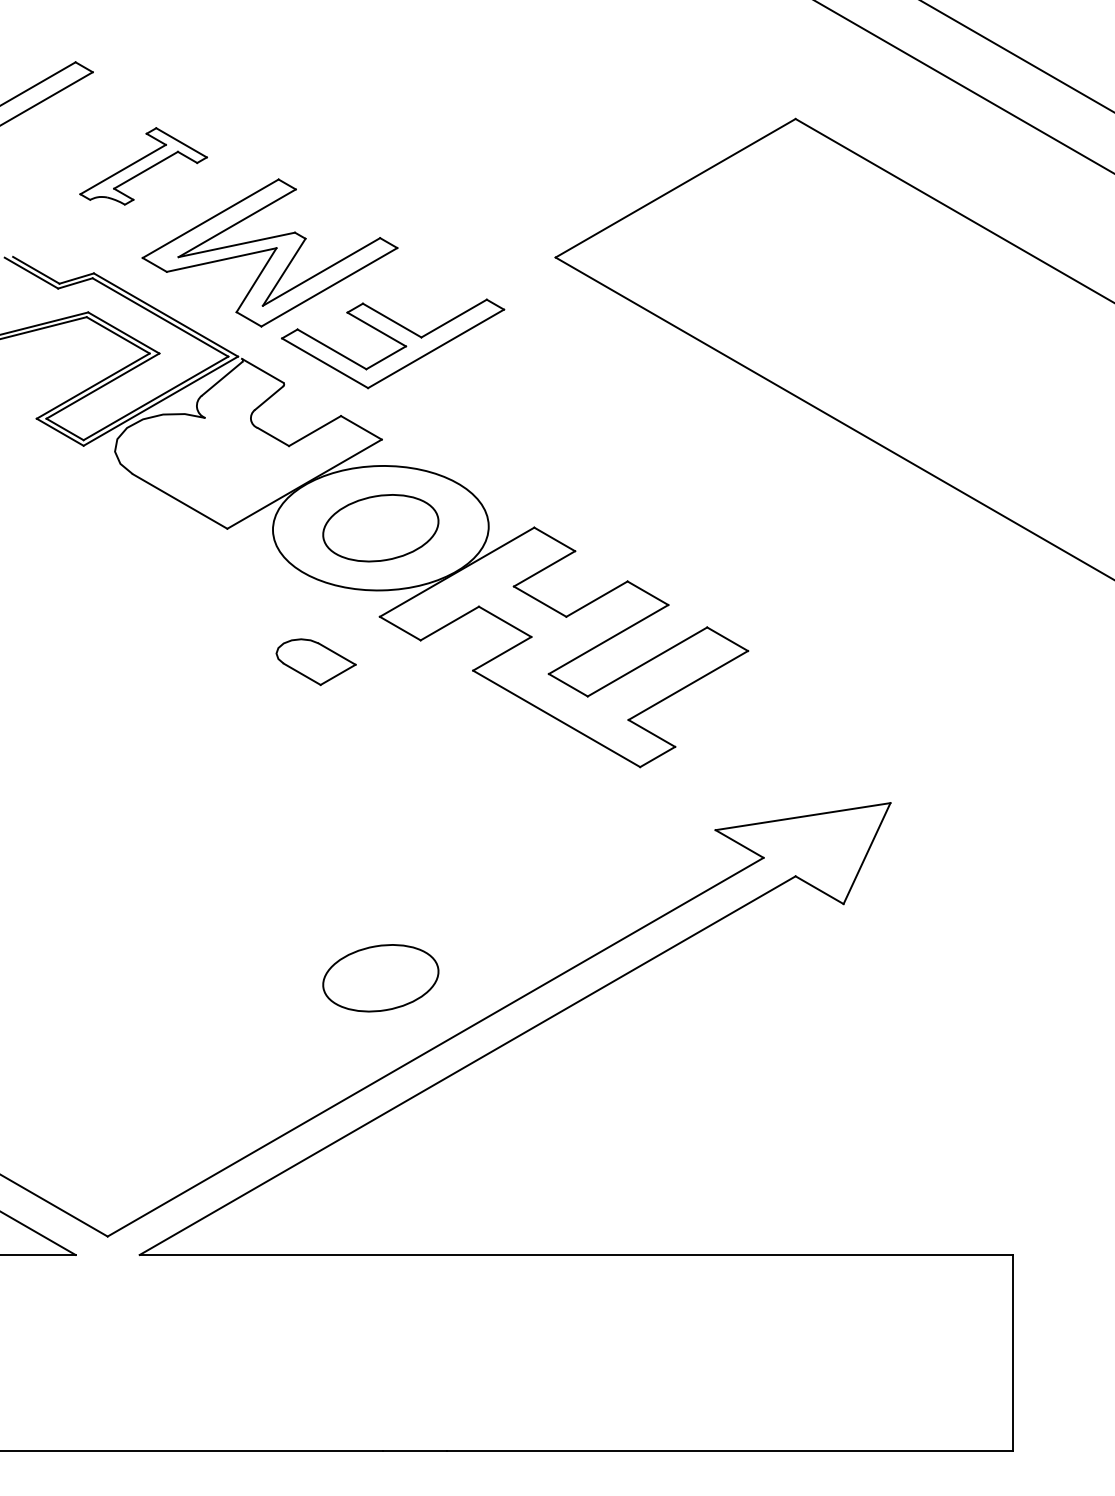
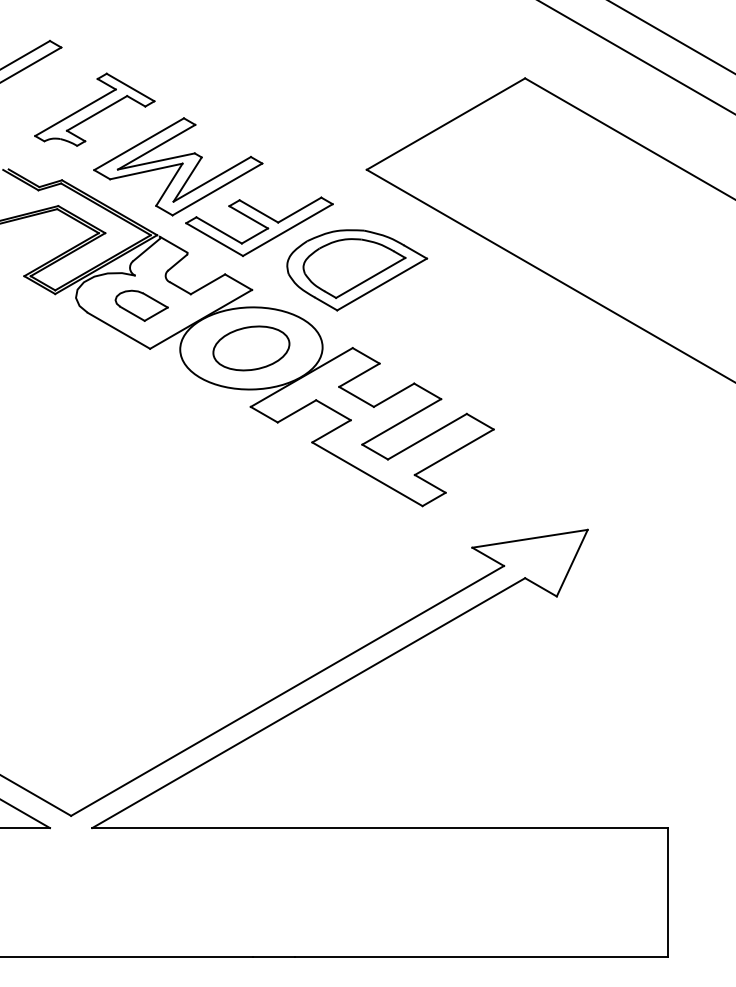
part: (143, 166) -> (94, 109), size x1.43
part: (541, 410) -> (357, 270), added
part: (315, 661) -> (141, 305), moved
part: (380, 978) -> (251, 645), removed

